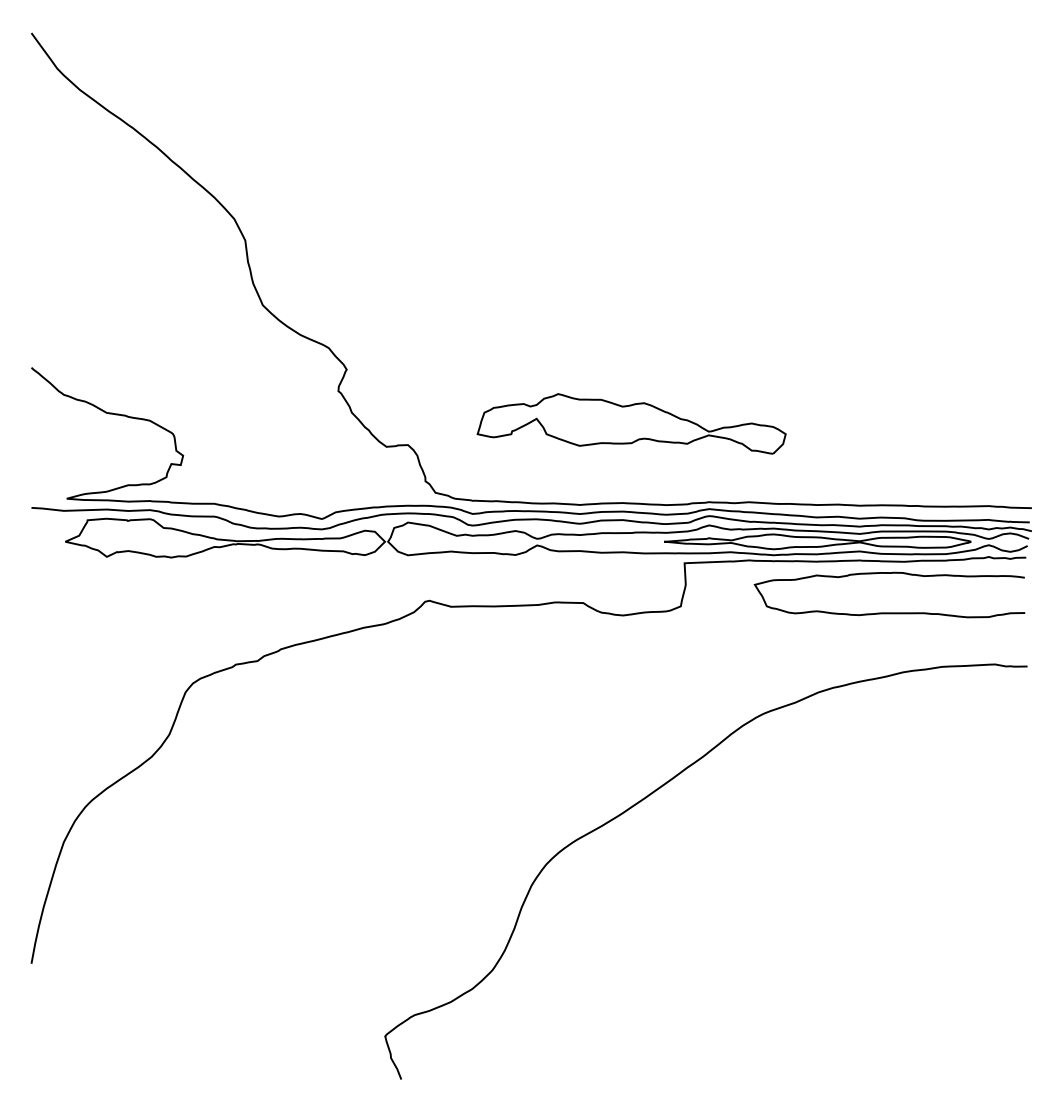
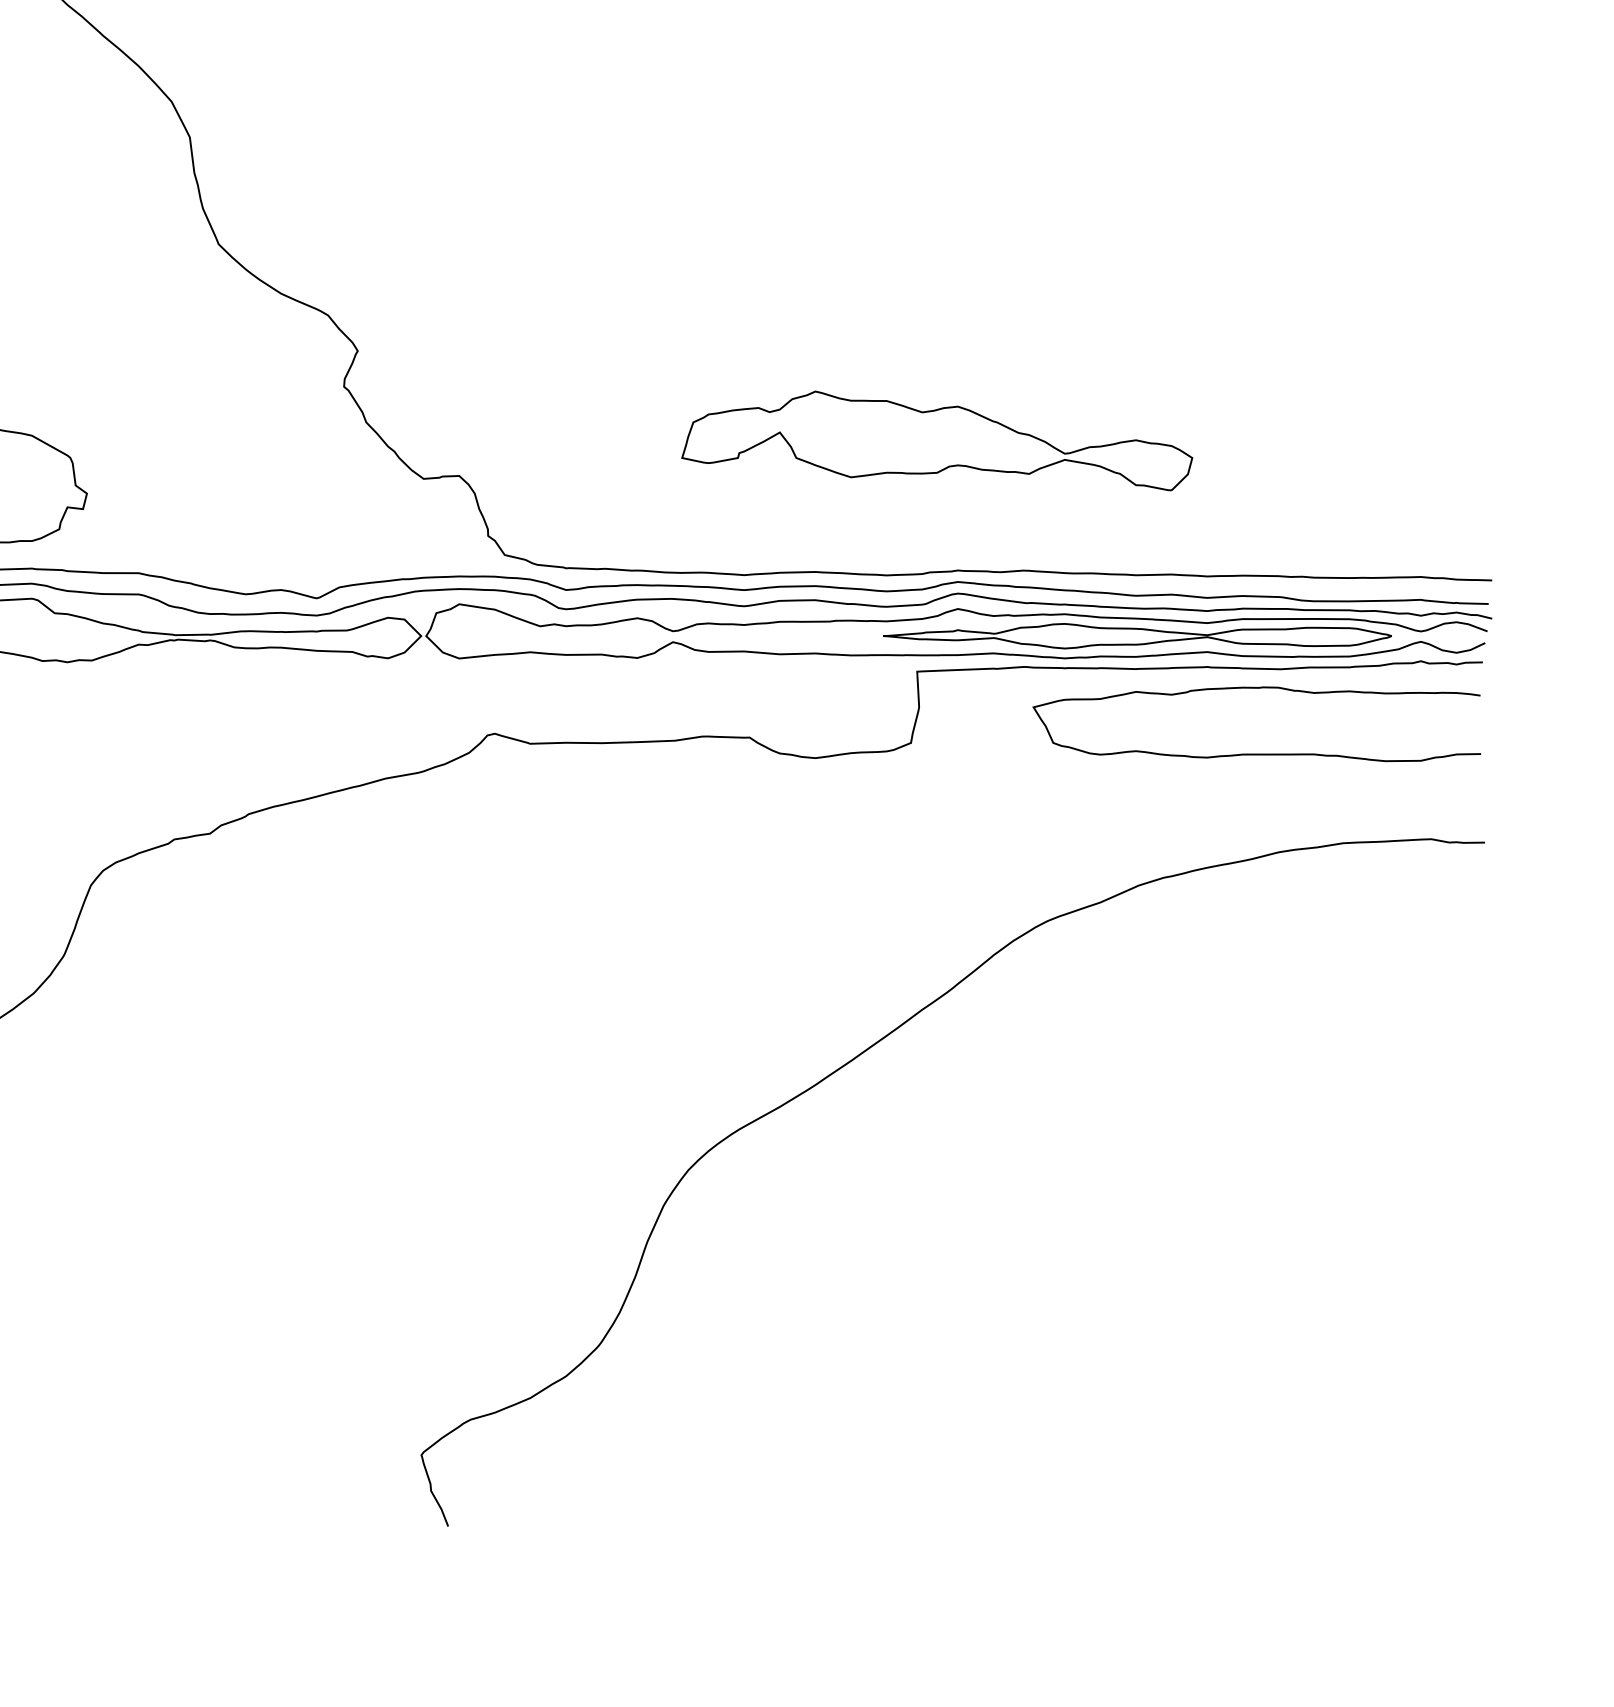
part: (631, 423) -> (936, 440), moved

